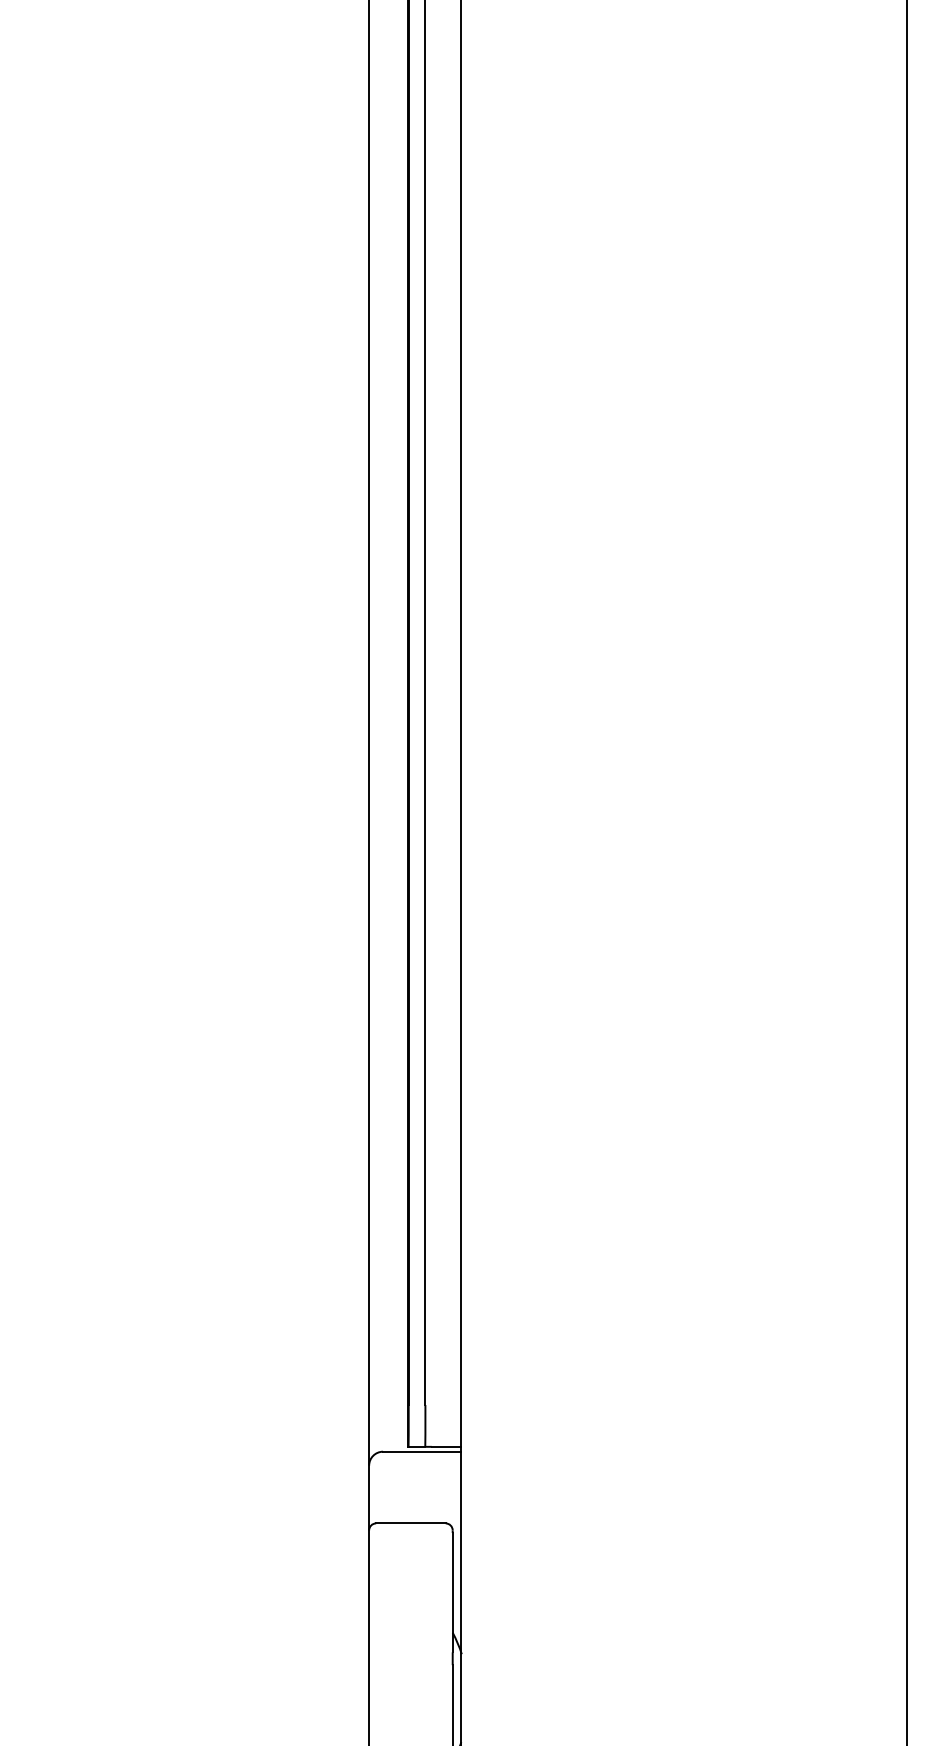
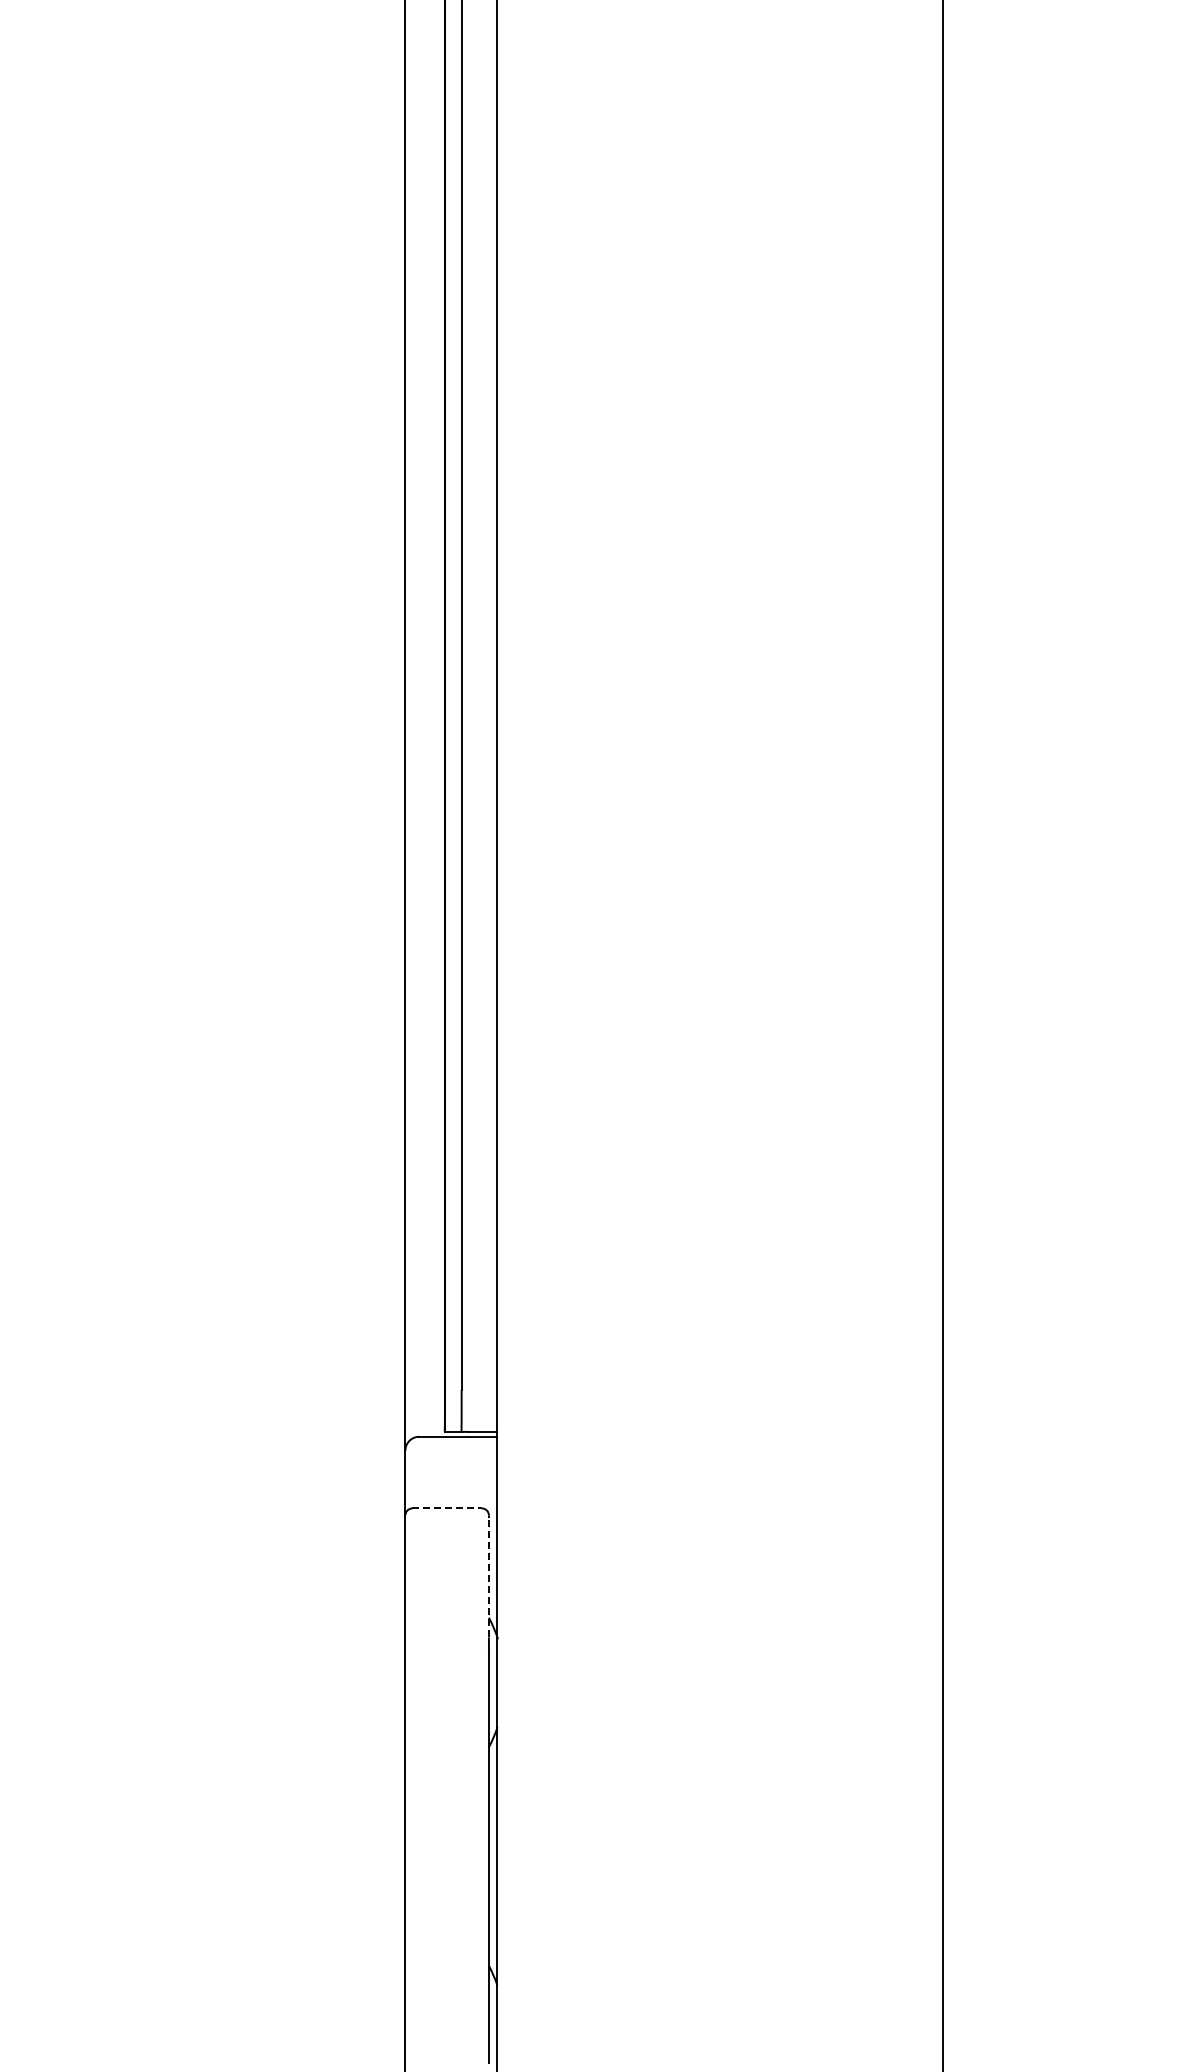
line: (411, 1523) -> (447, 1508), solid -> dashed
line: (452, 1592) -> (488, 1577), solid -> dashed

